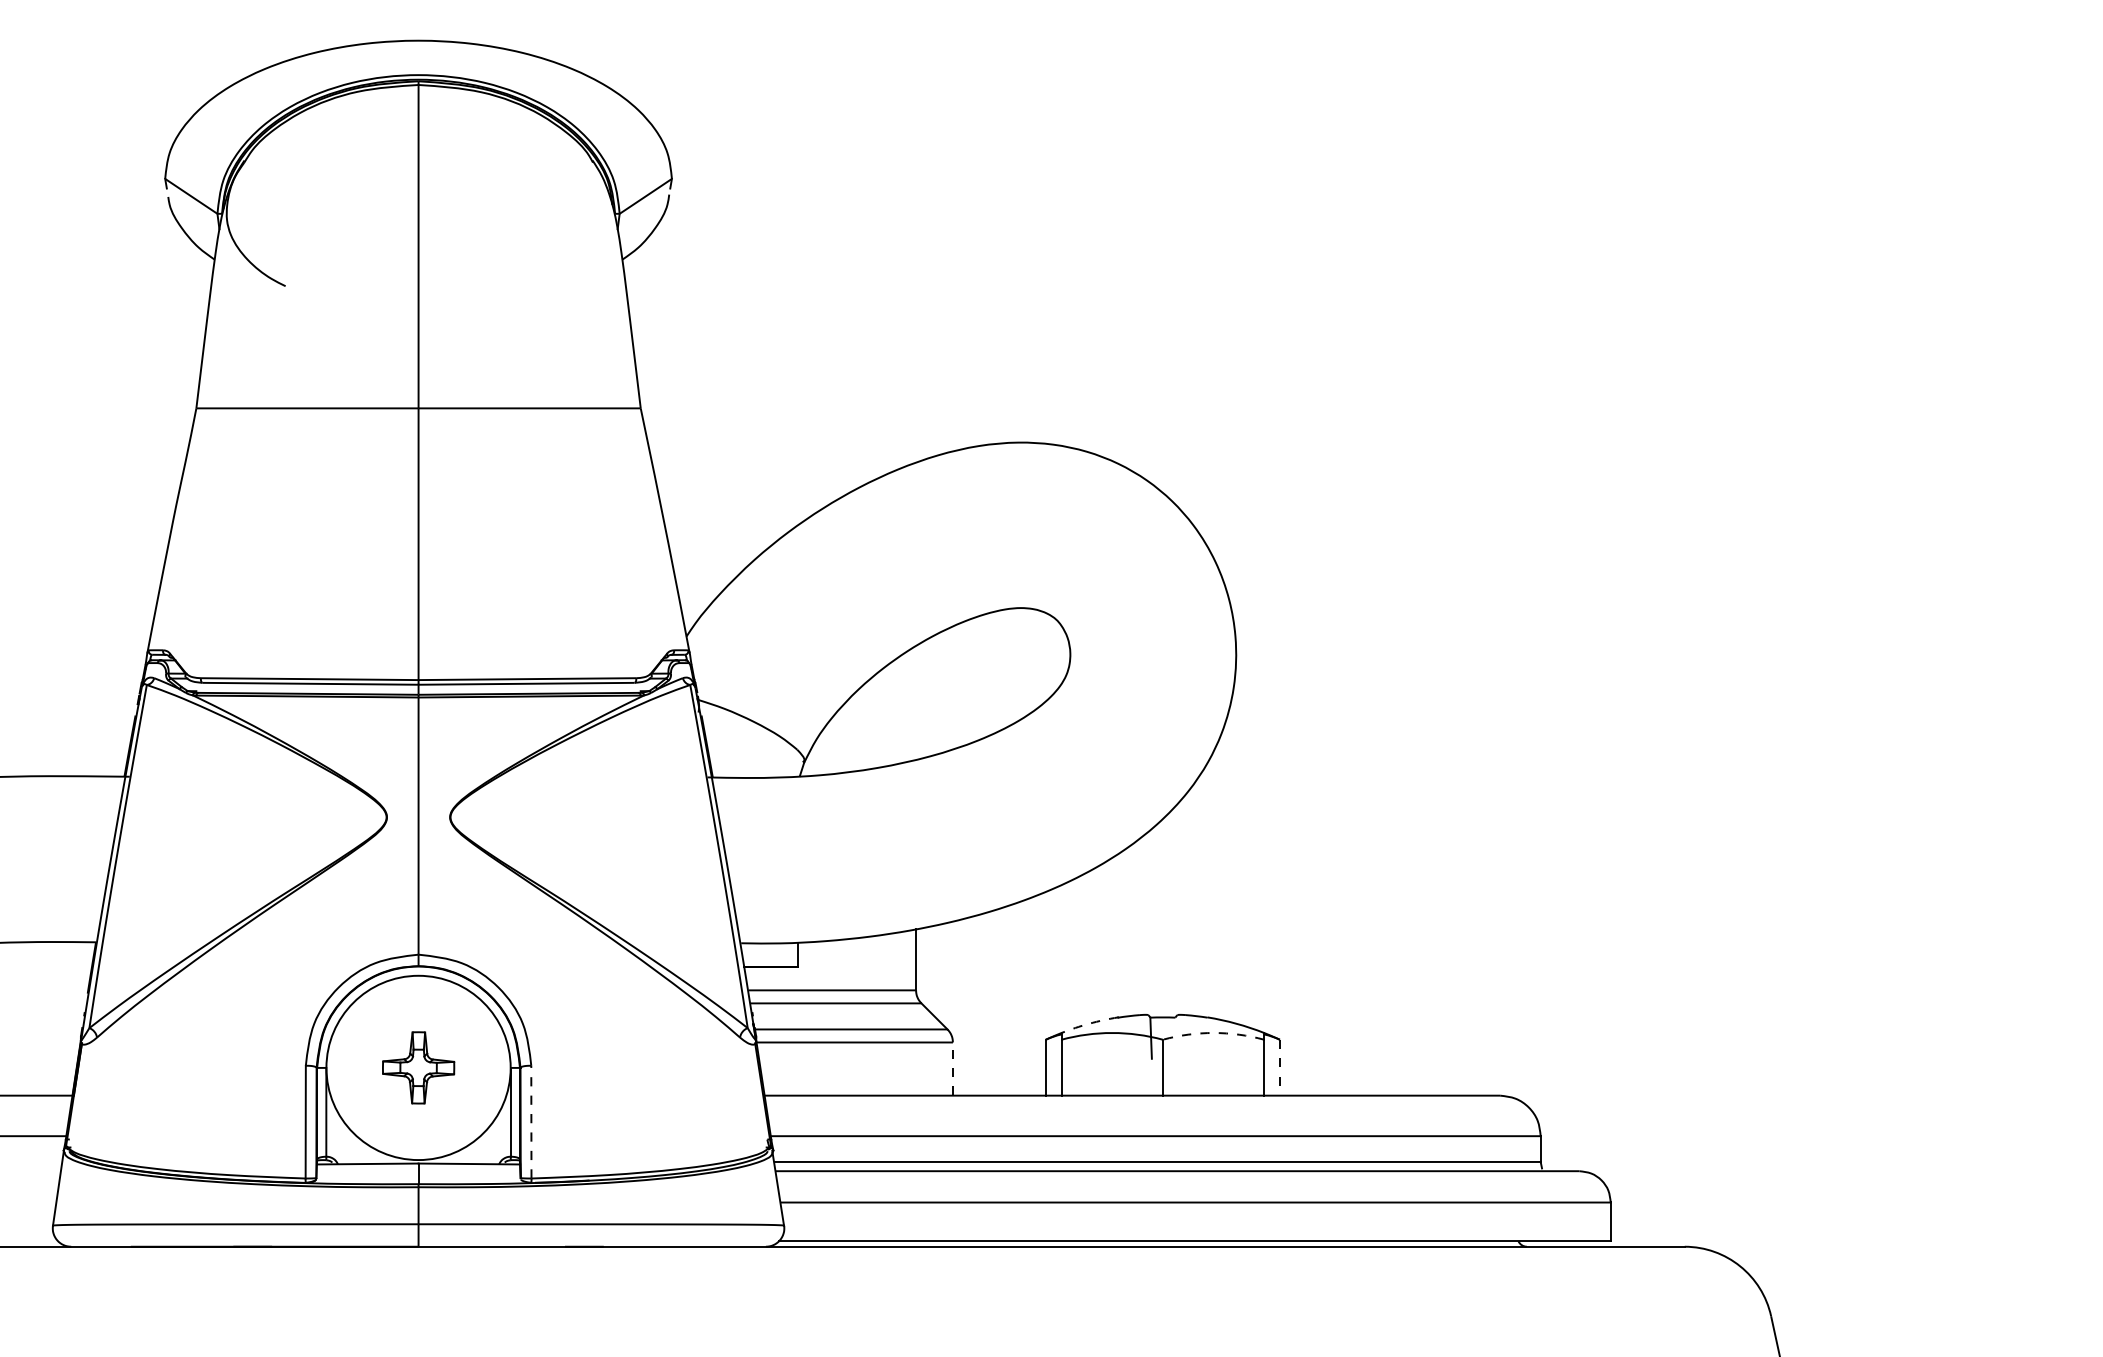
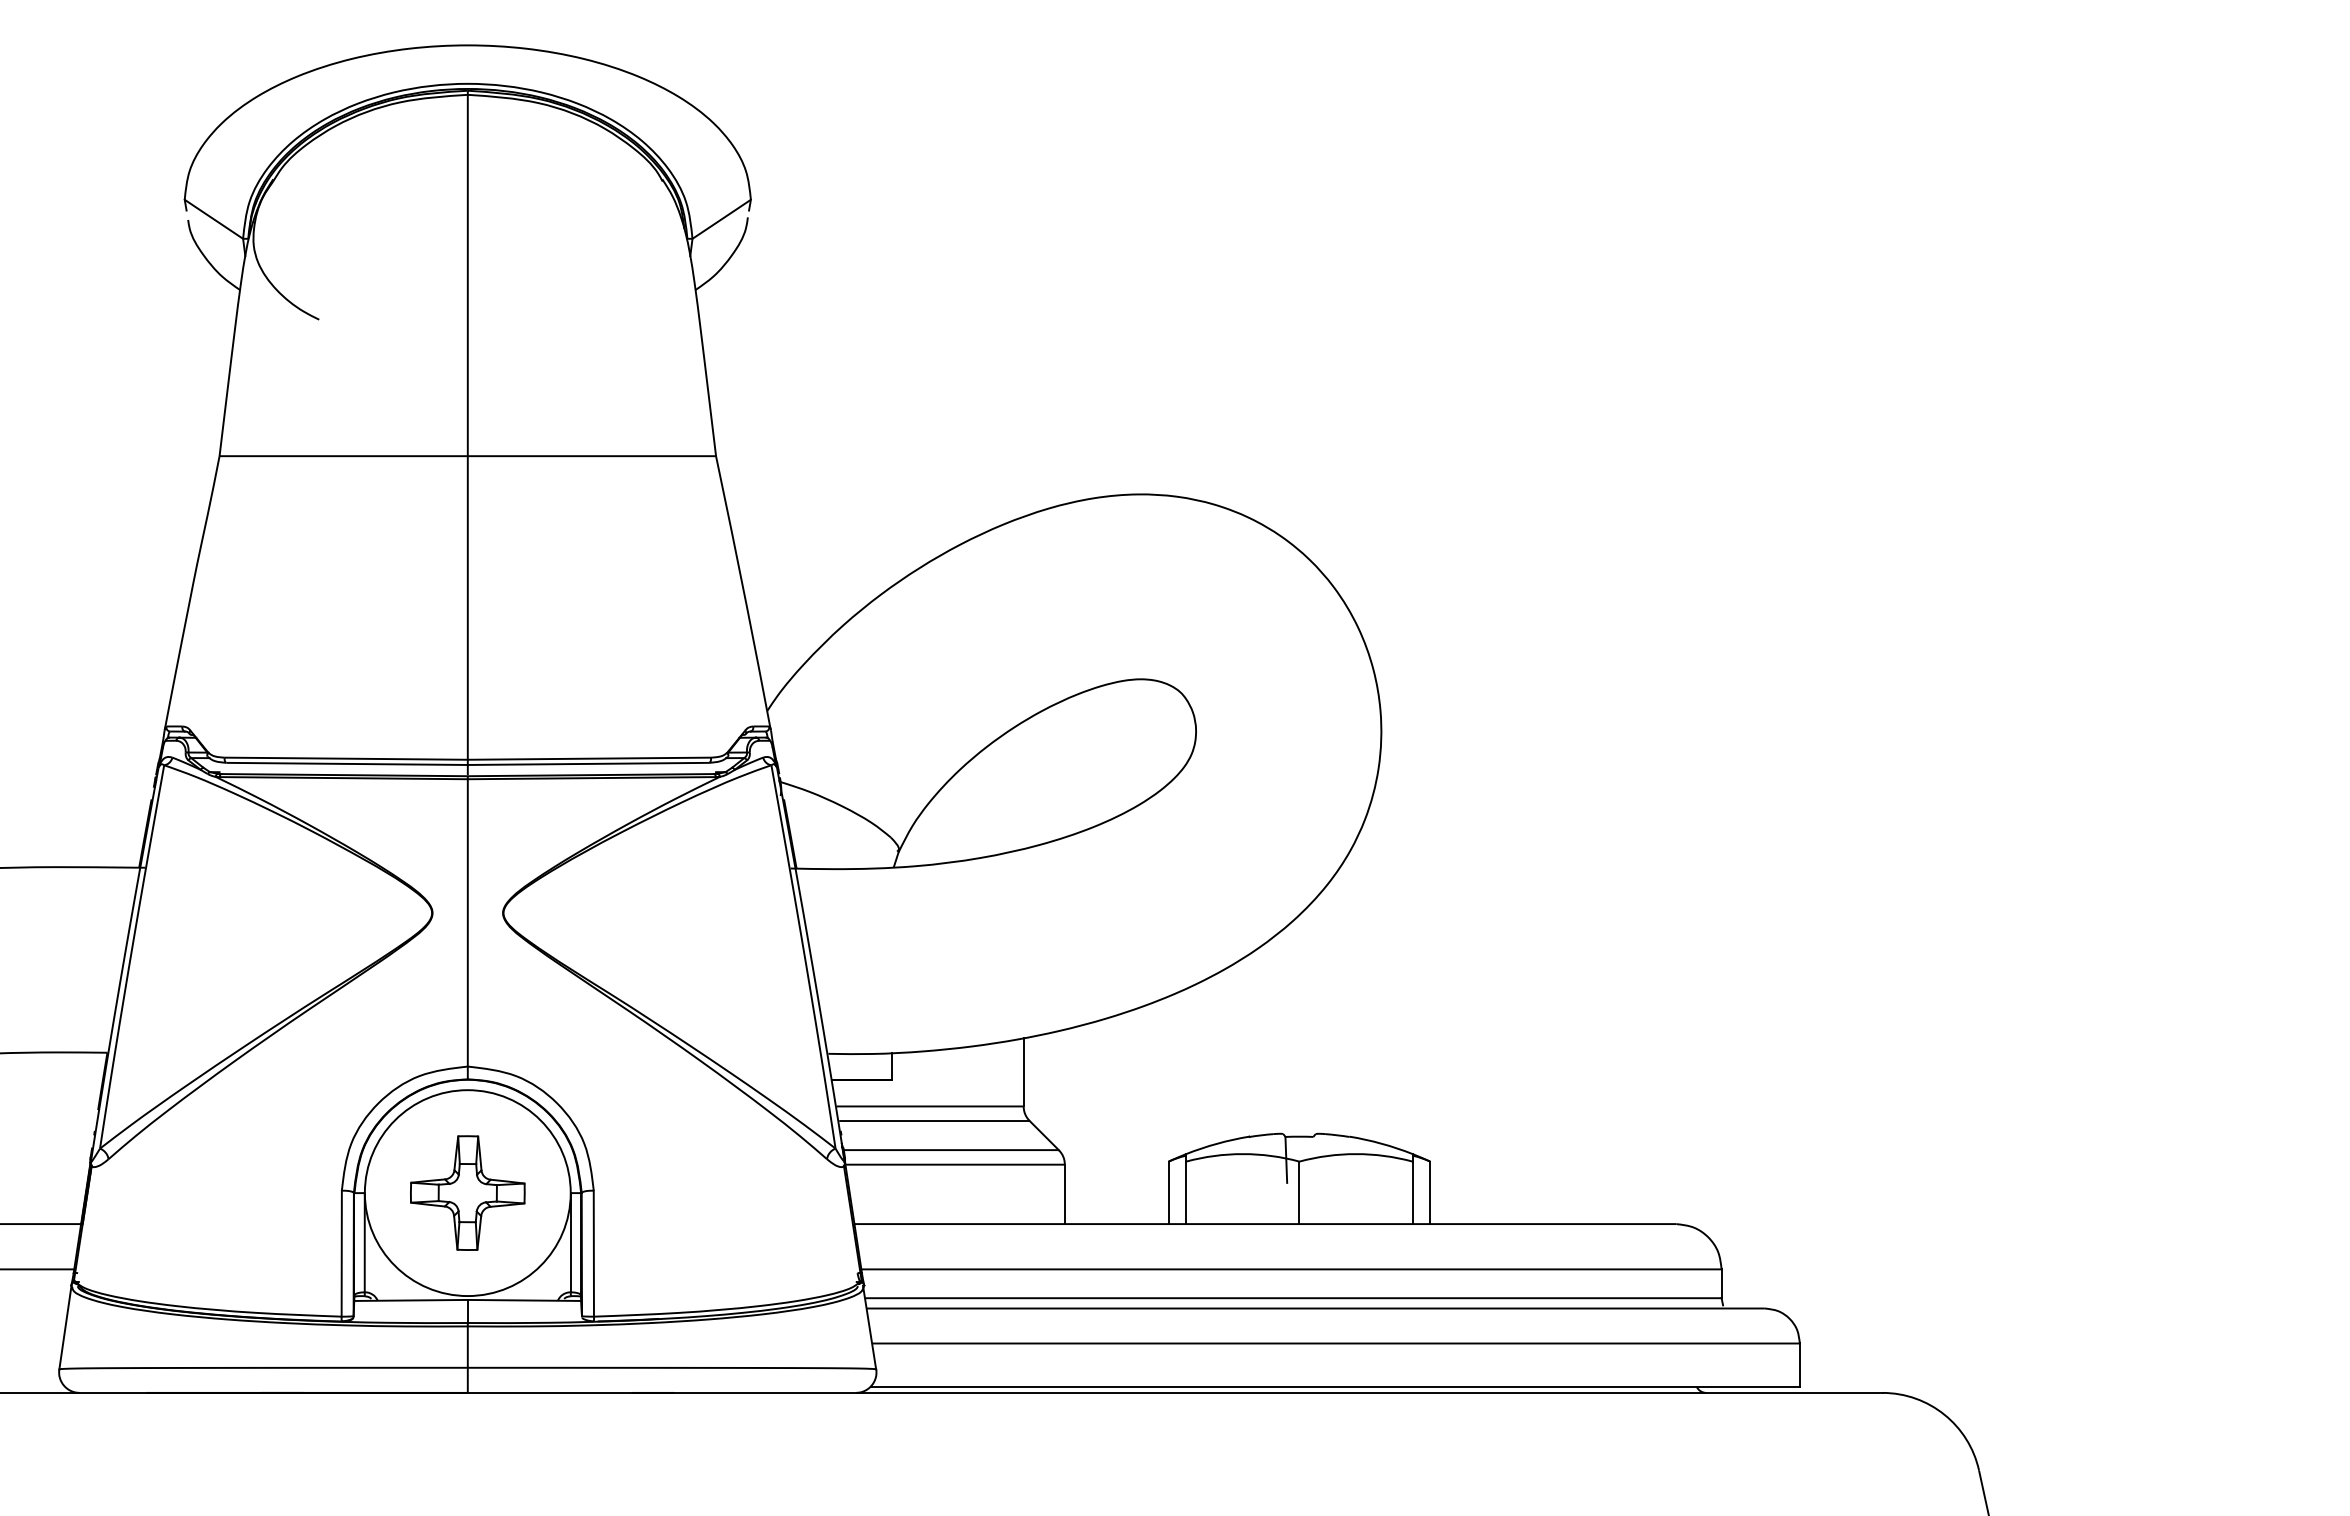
arc: (1089, 1023) -> (1217, 1143), dashed -> solid
arc: (1213, 1033) -> (1356, 1154), dashed -> solid
part: (418, 1067) -> (467, 1192), size x1.43
line: (1280, 1068) -> (1430, 1193), dashed -> solid
line: (952, 1069) -> (1064, 1194), dashed -> solid
line: (531, 1121) -> (593, 1253), dashed -> solid

